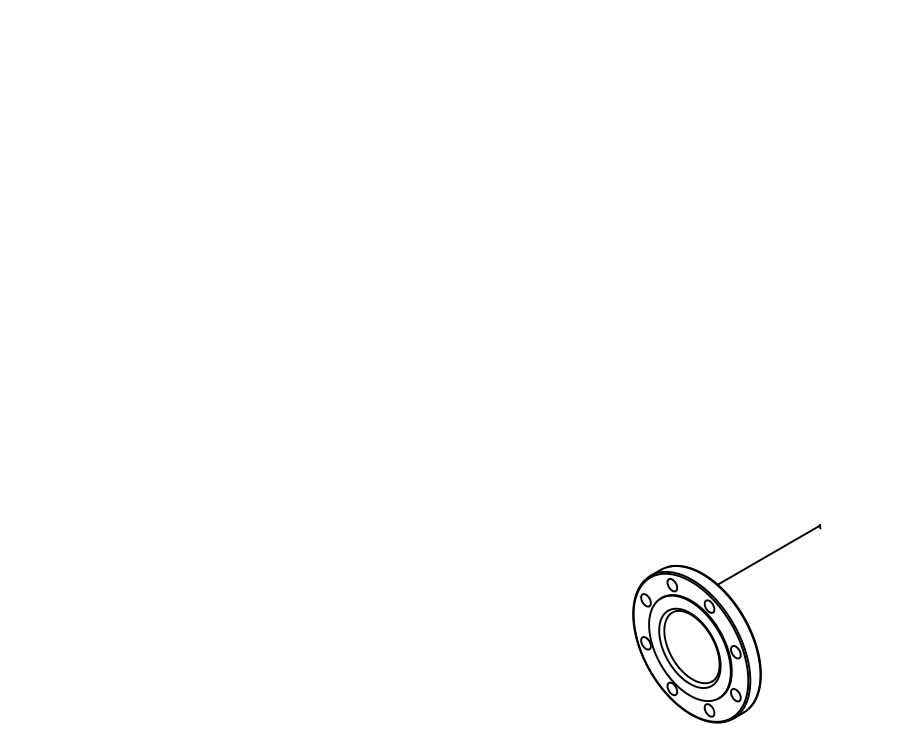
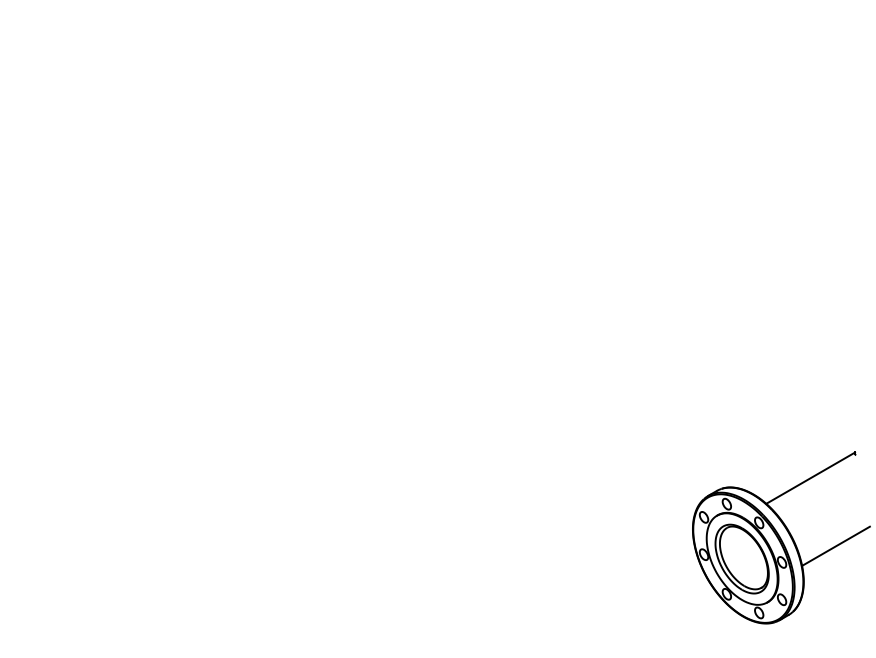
line: (797, 632) -> (835, 545), added

